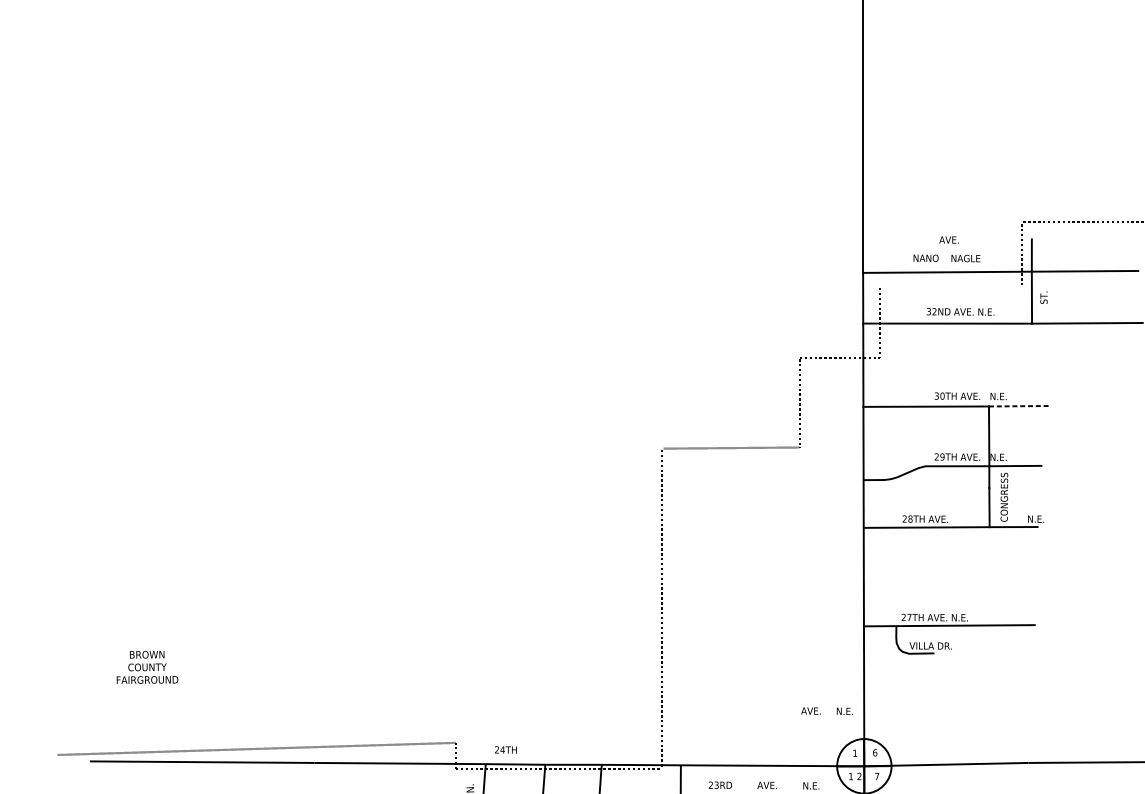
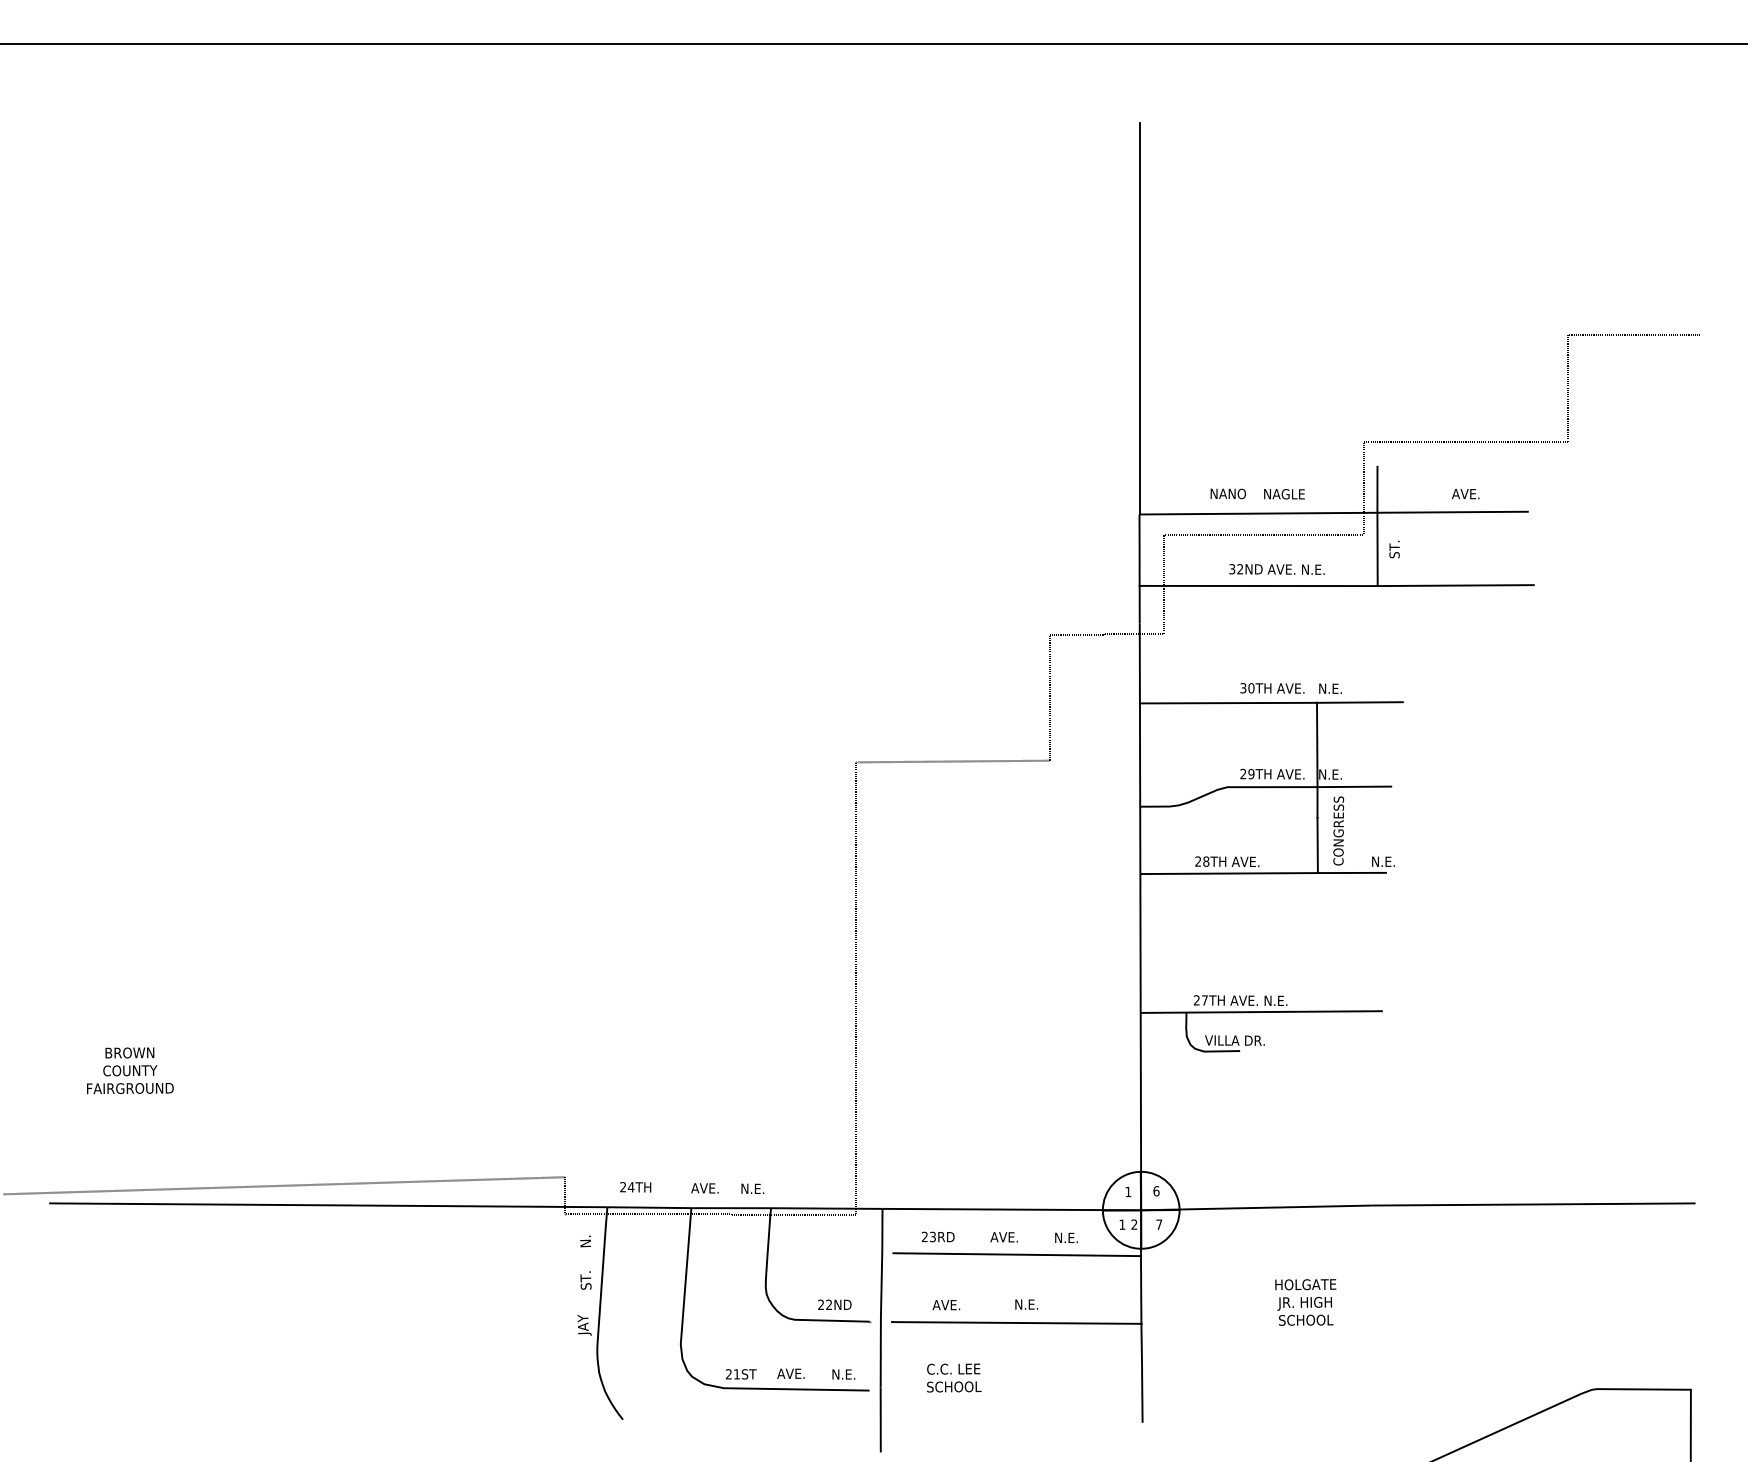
text: (948, 240) -> (1465, 494), moved
line: (951, 287) -> (1263, 534), added
line: (1019, 406) -> (1359, 702), dashed -> solid
text: (826, 711) -> (727, 1188), moved

